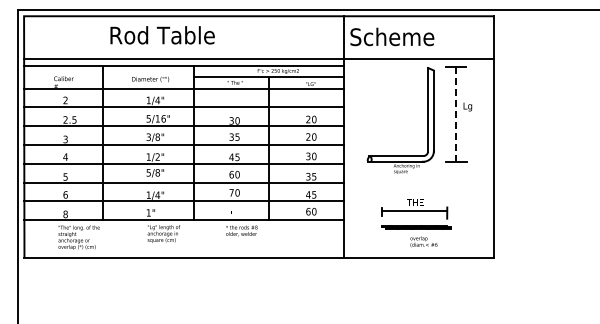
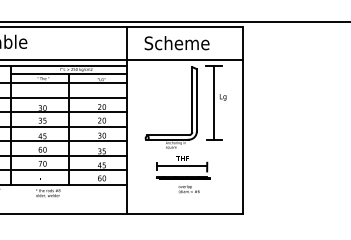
text: (392, 36) -> (177, 42), moved
line: (456, 114) -> (214, 103), dashed -> solid
part: (416, 223) -> (183, 175), moved

